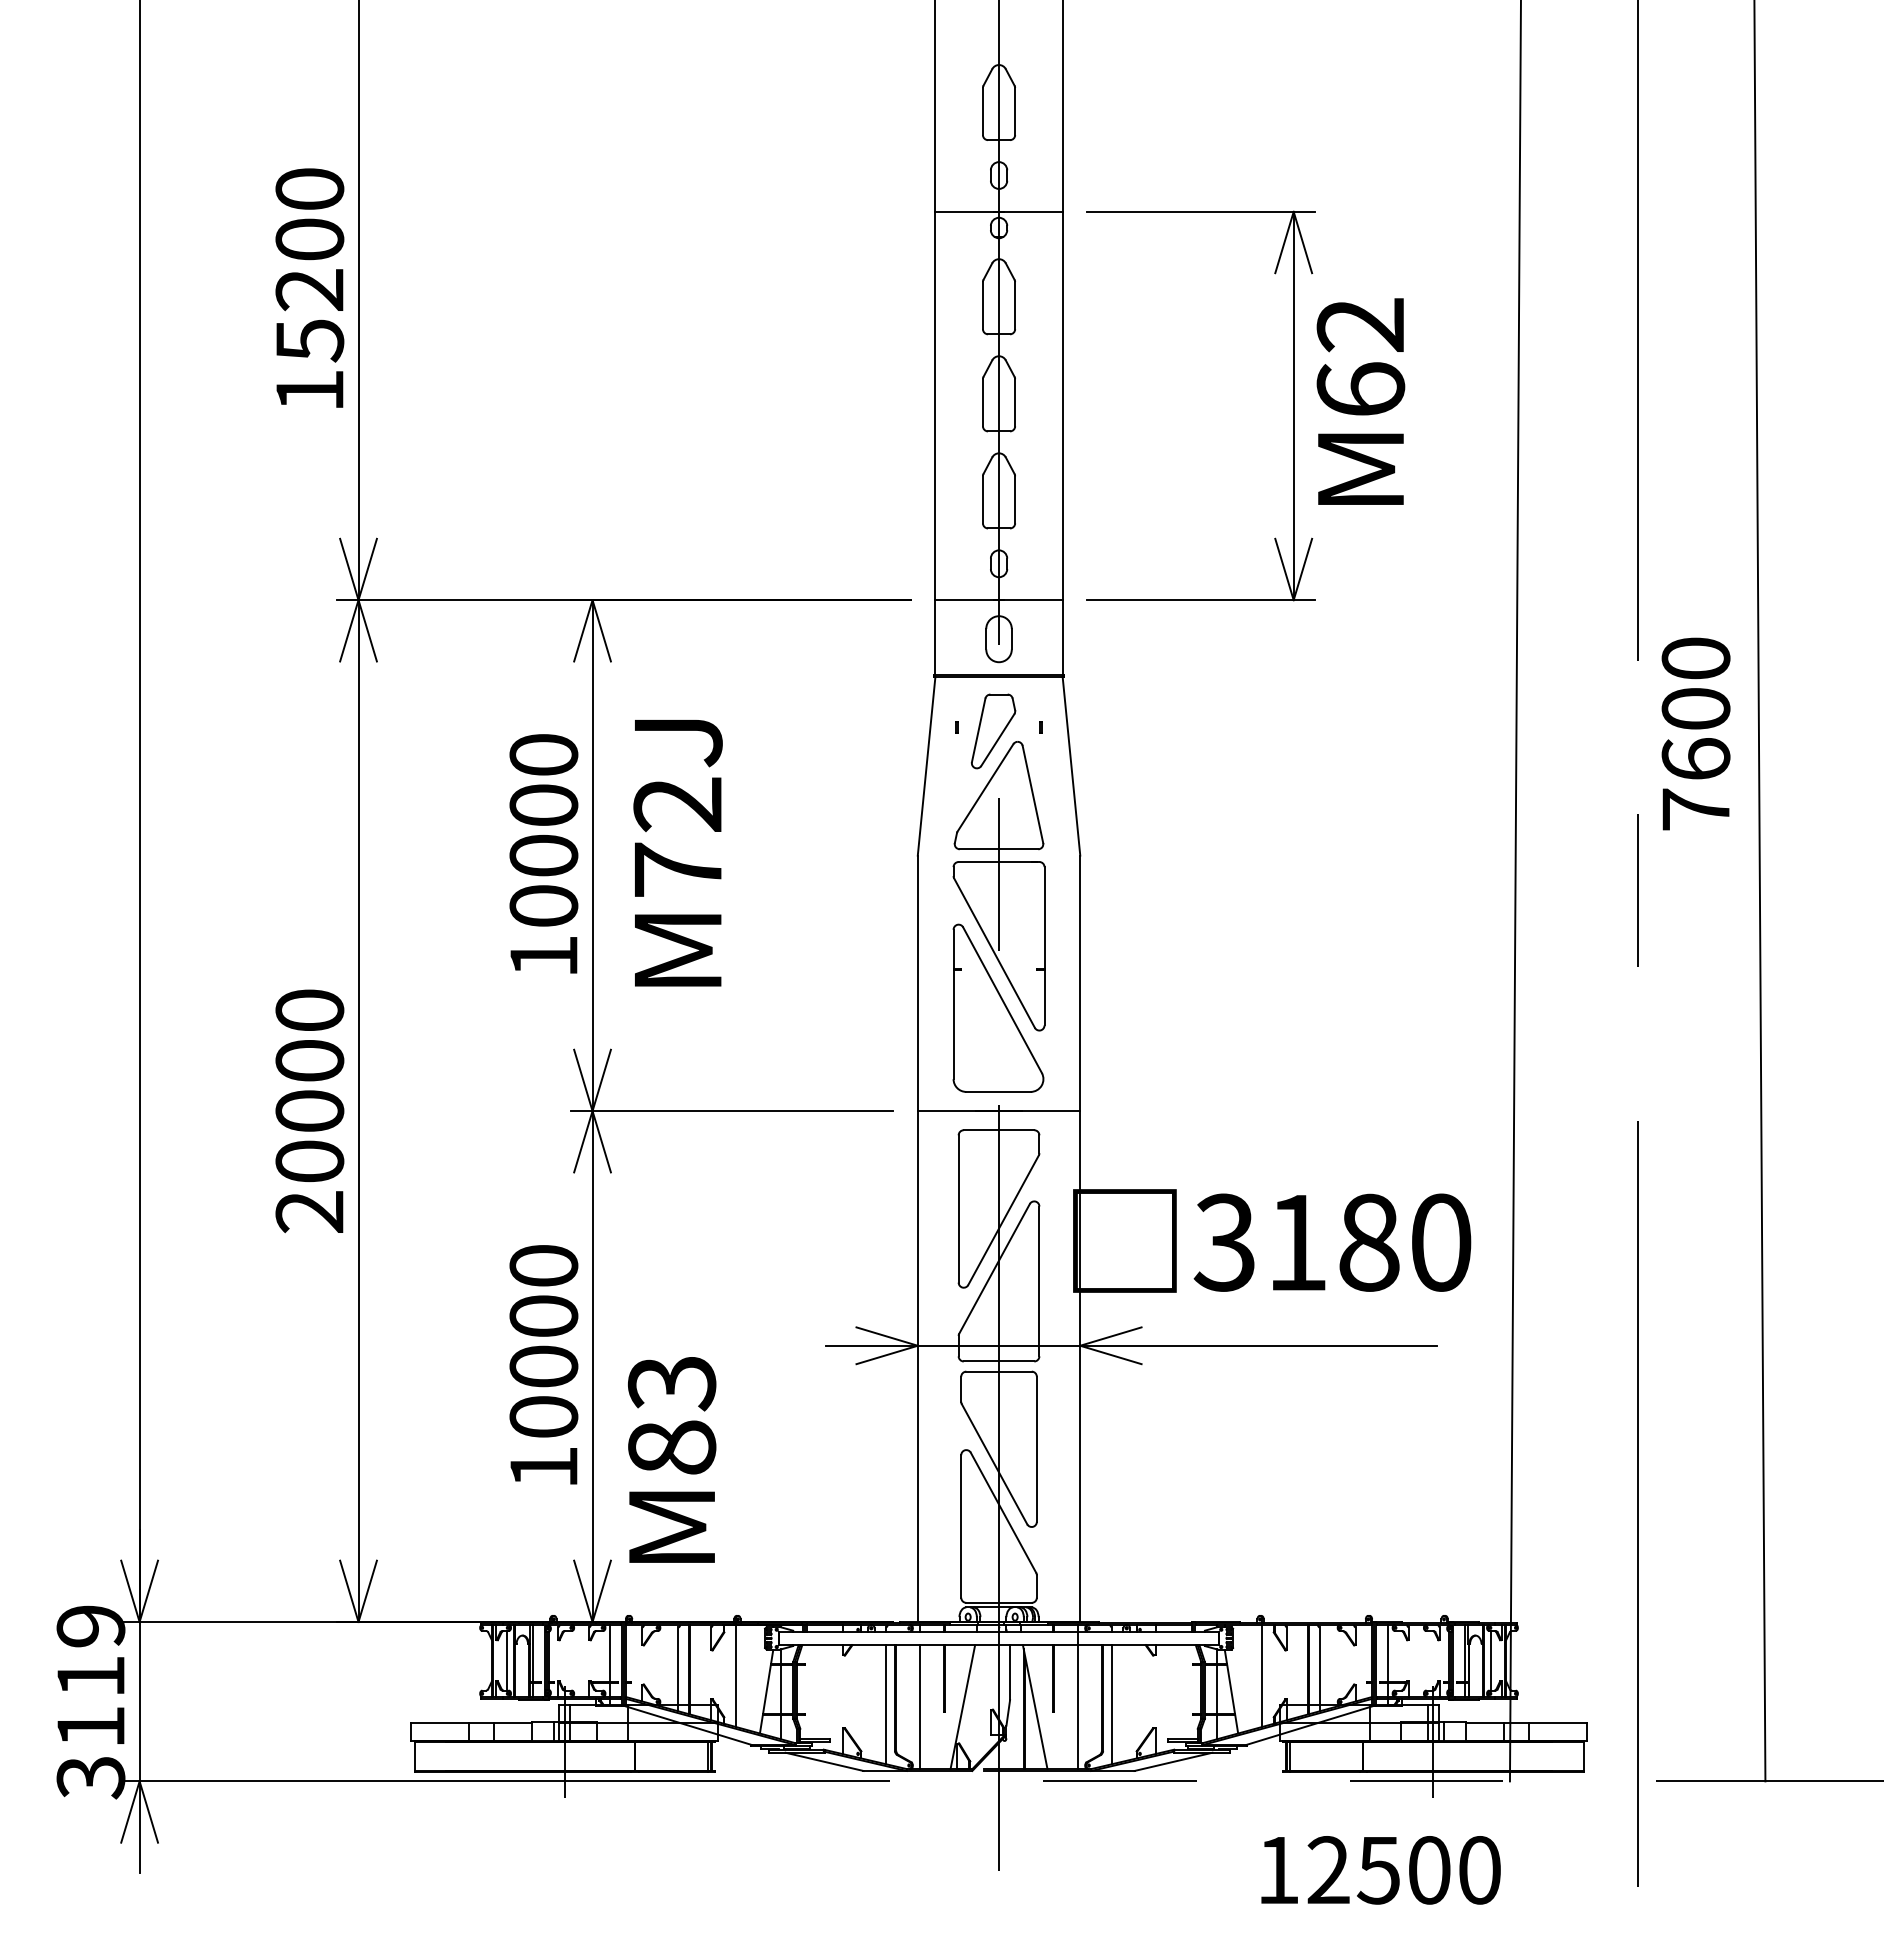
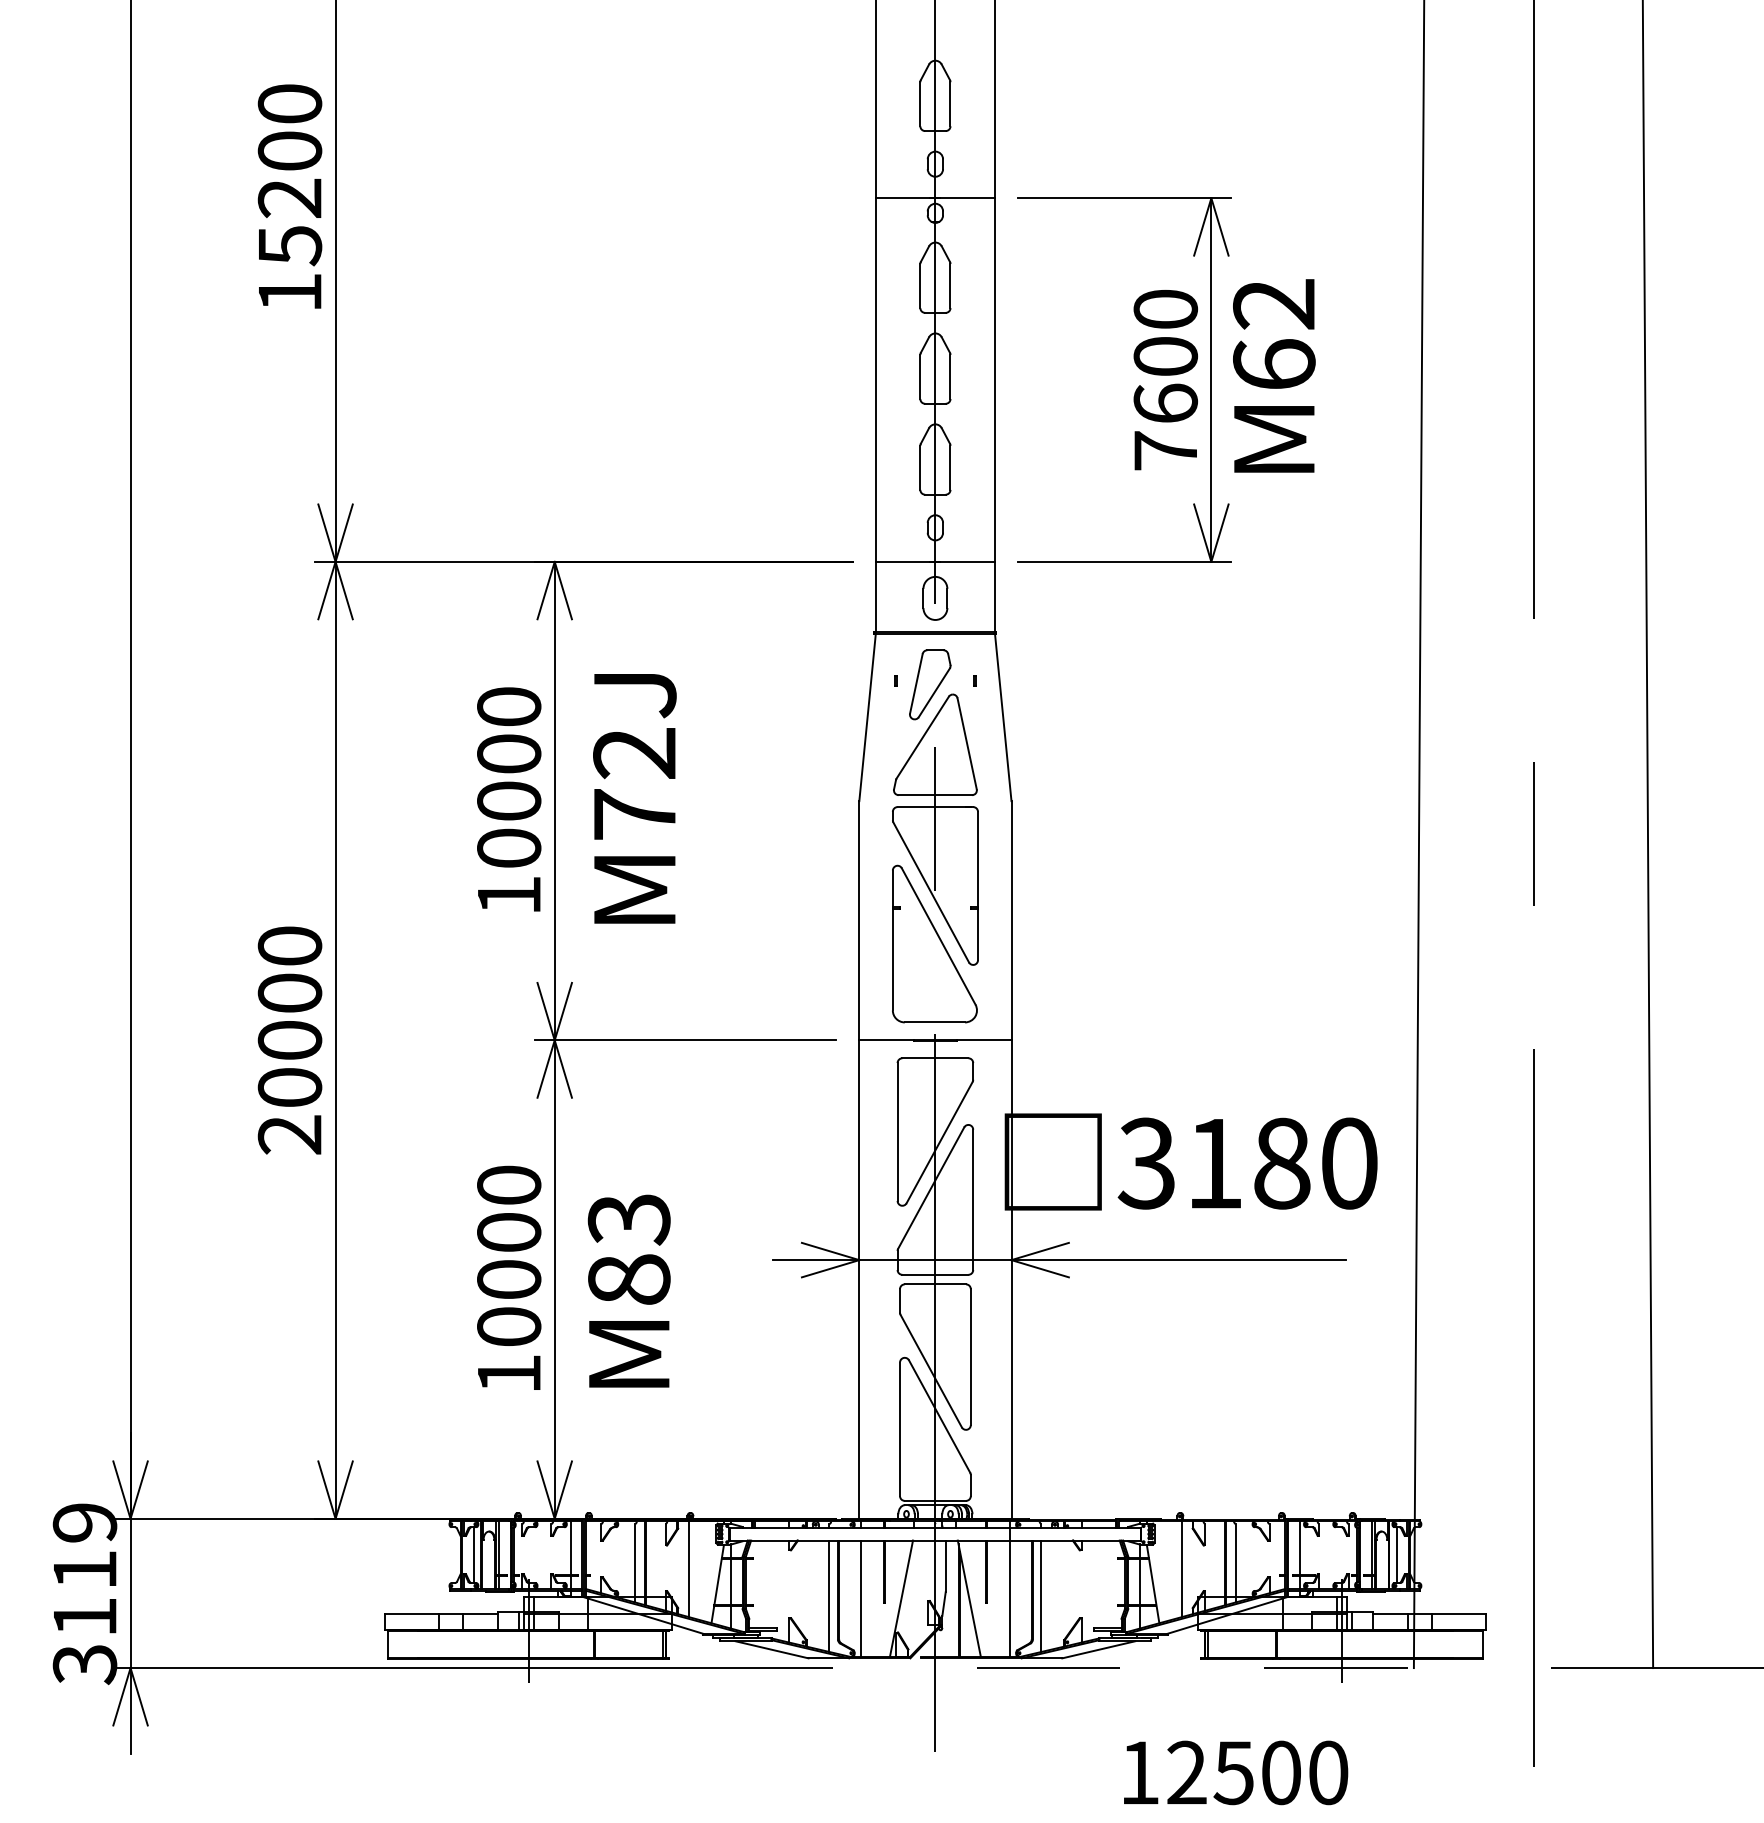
text: (309, 287) -> (289, 196), moved
text: (1695, 733) -> (1165, 379), moved
text: (672, 1459) -> (629, 1290), moved
text: (1380, 1870) -> (1235, 1773), moved

